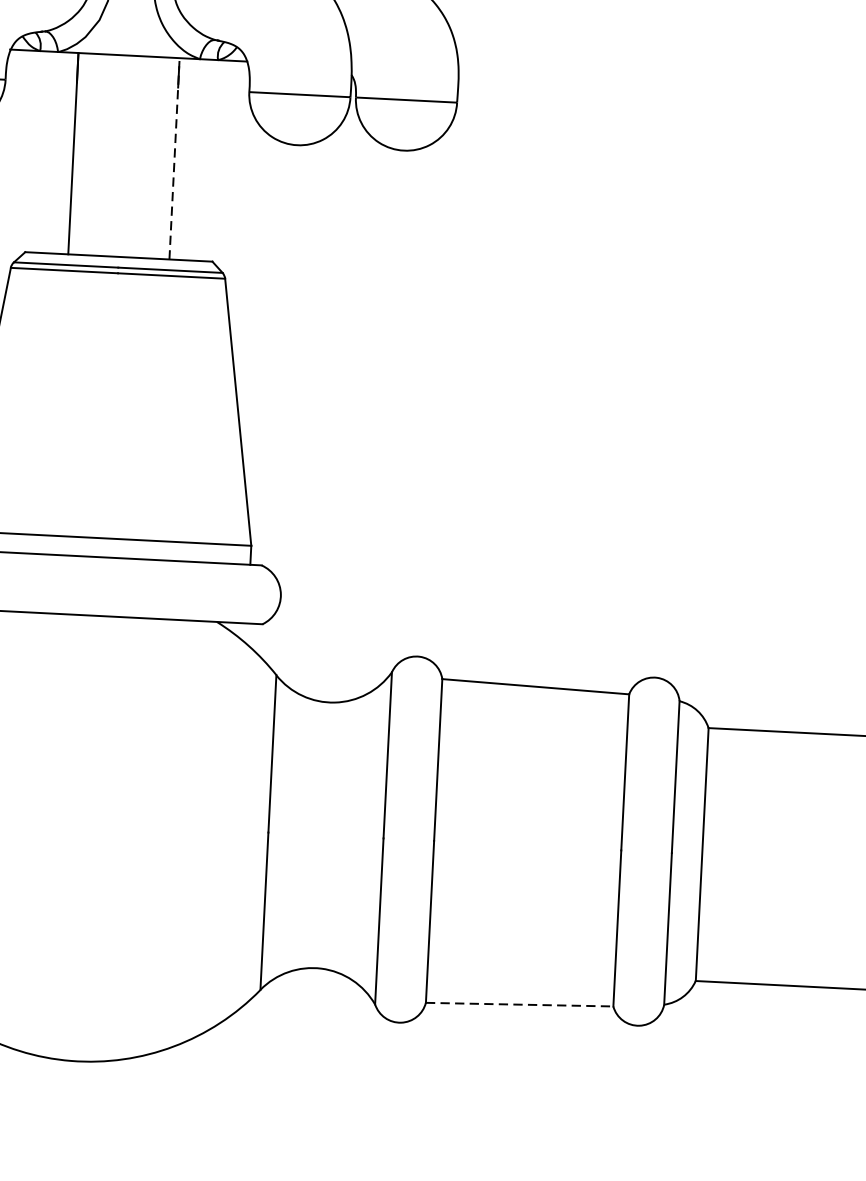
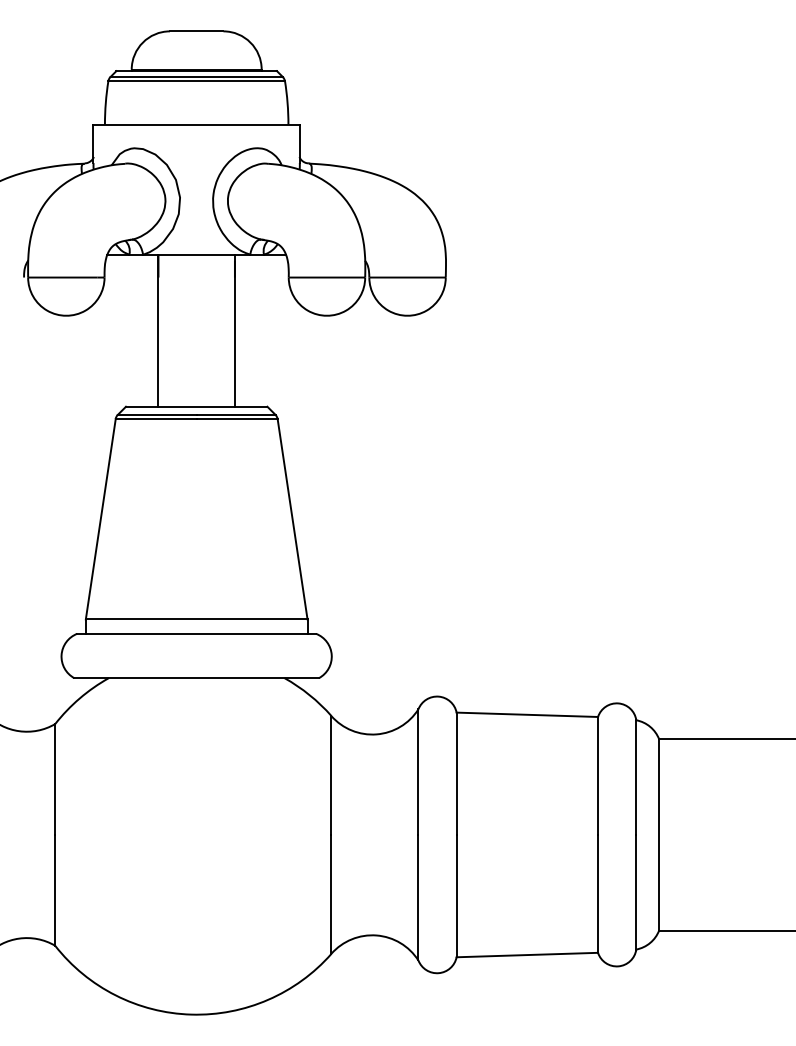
line: (173, 158) -> (234, 330), dashed -> solid
line: (519, 1005) -> (527, 955), dashed -> solid

